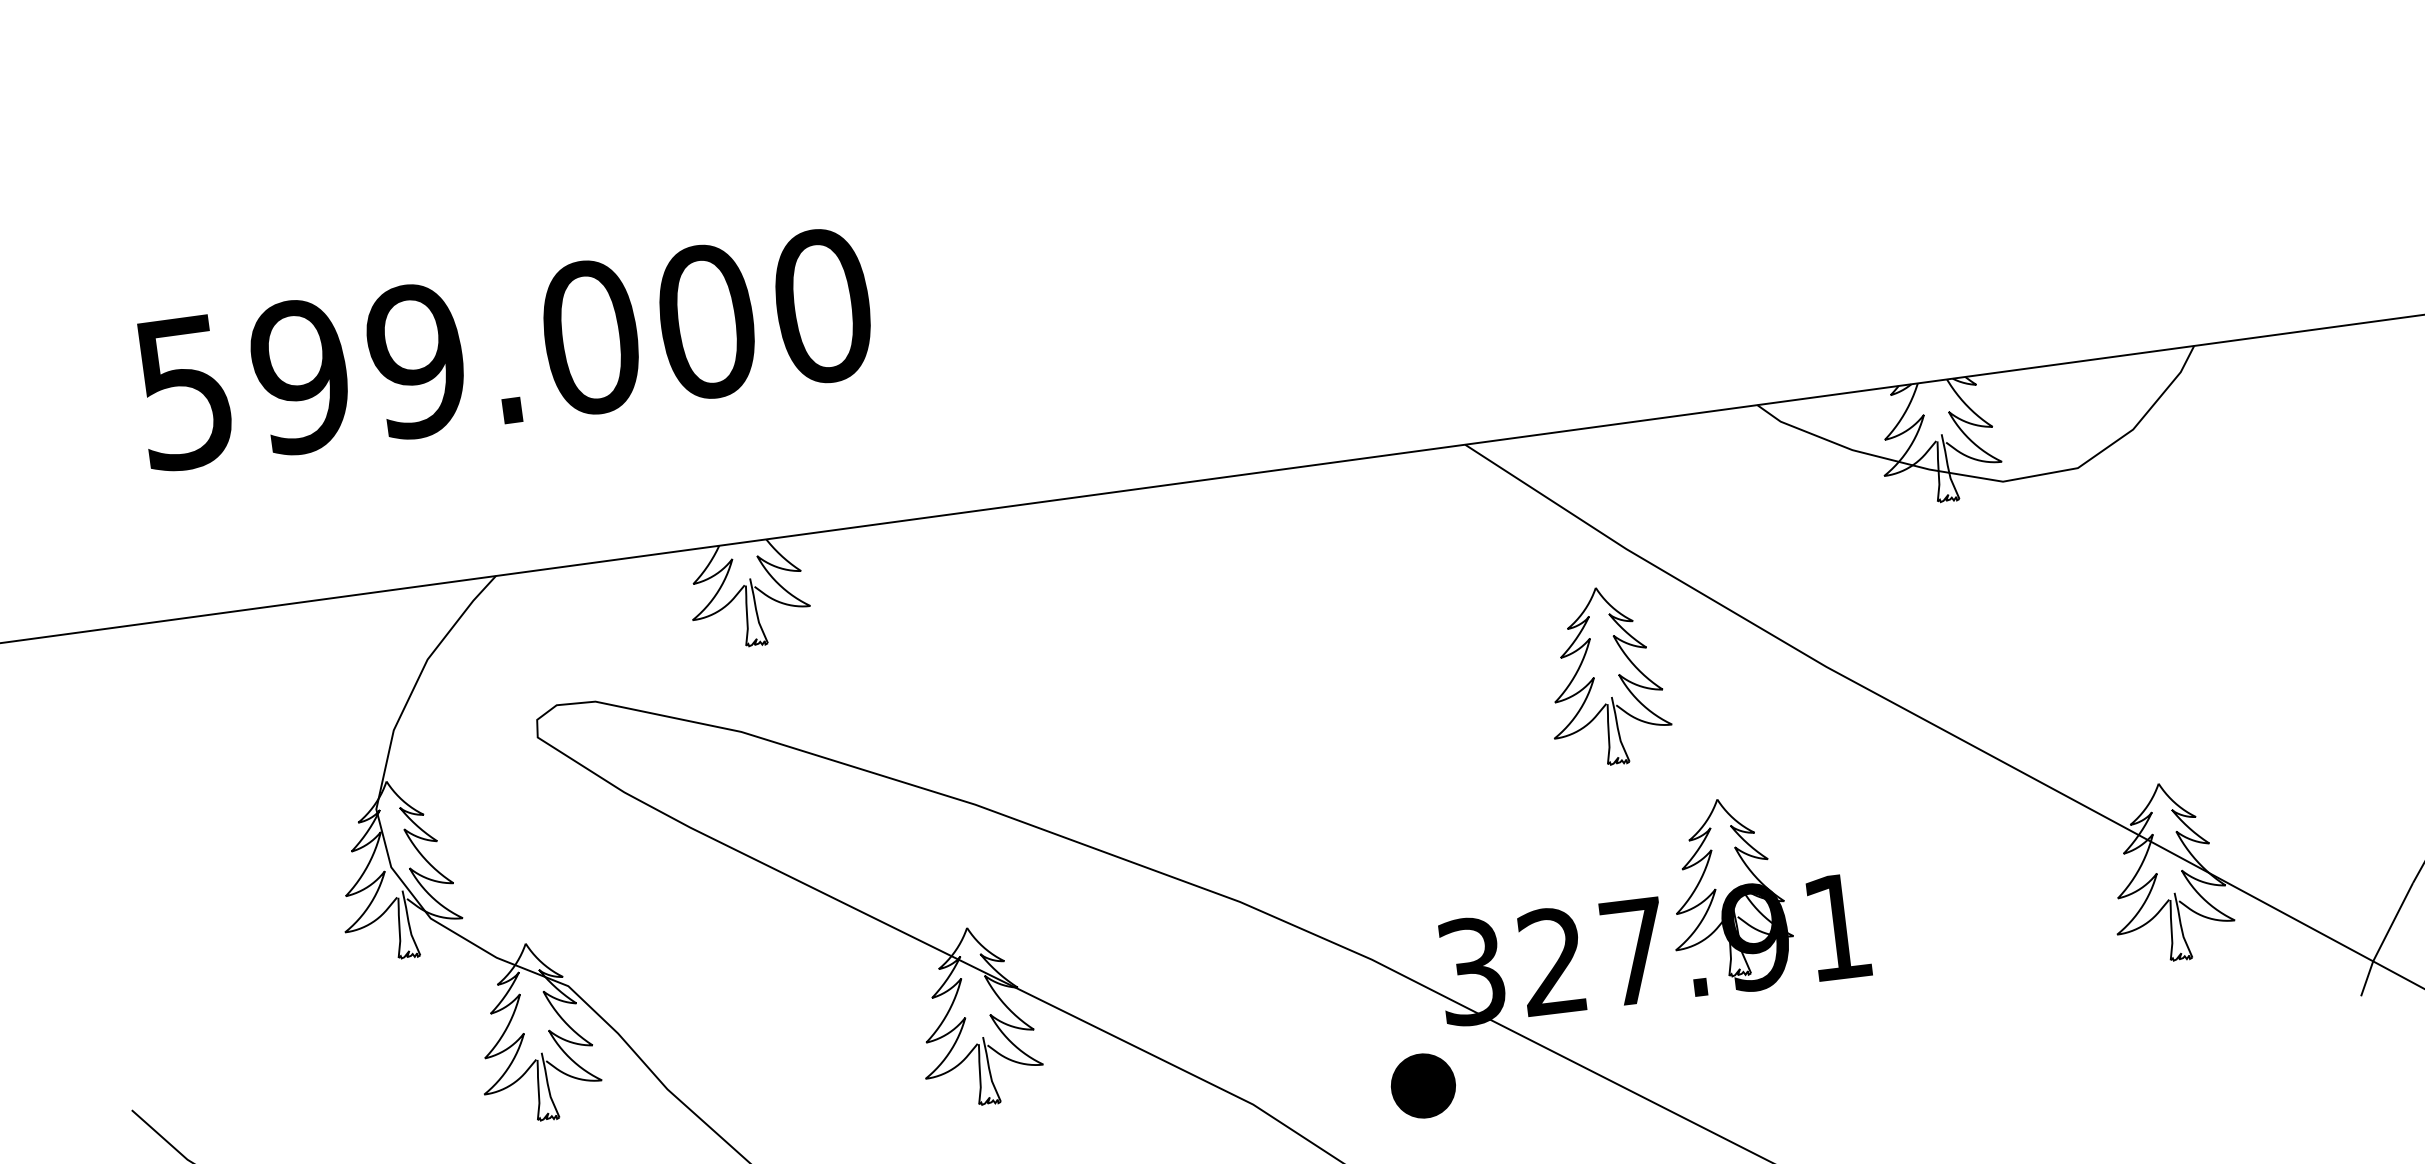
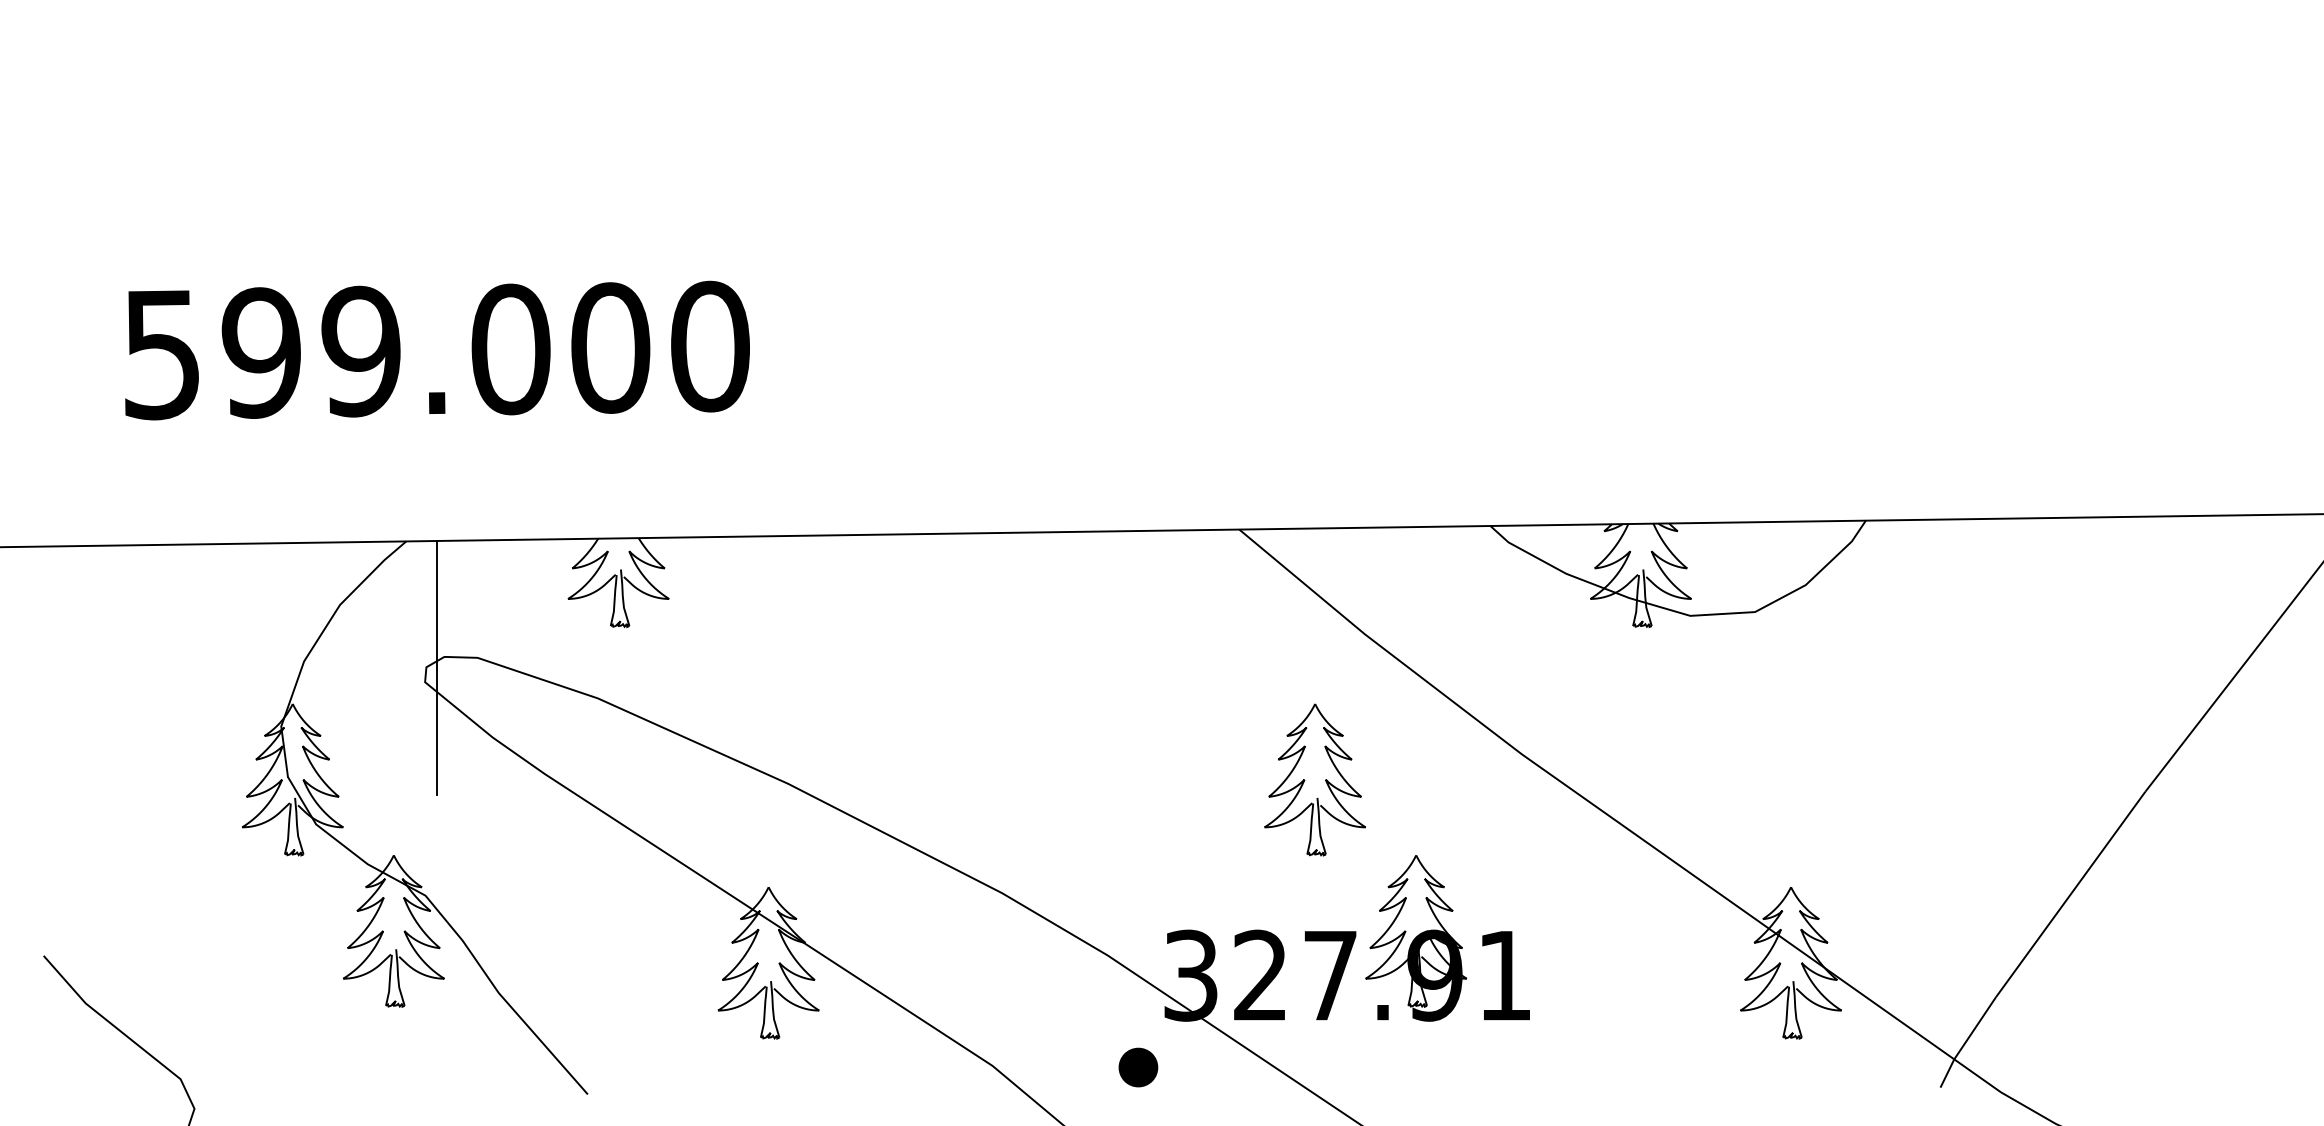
part: (1605, 675) -> (1314, 779), moved
line: (550, 718) -> (437, 667), added
part: (1423, 1085) -> (1138, 1067), size x0.71

